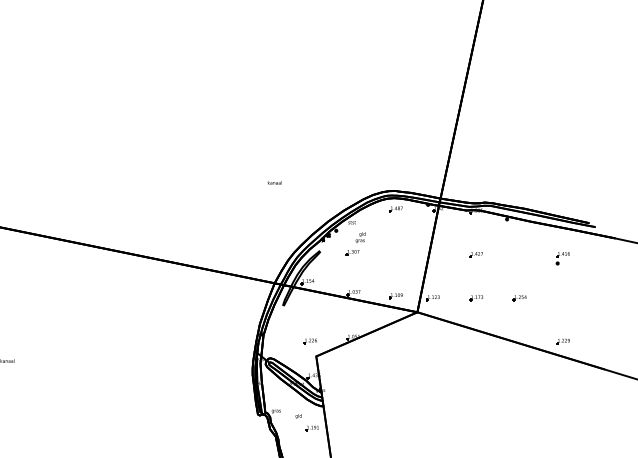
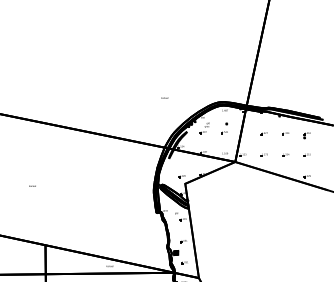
part: (395, 244) -> (224, 128), added
part: (518, 254) -> (285, 133), added
part: (561, 297) -> (306, 154), added

